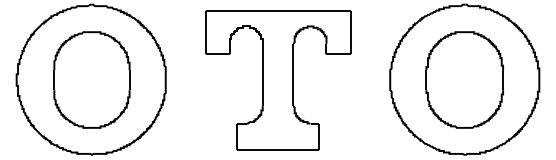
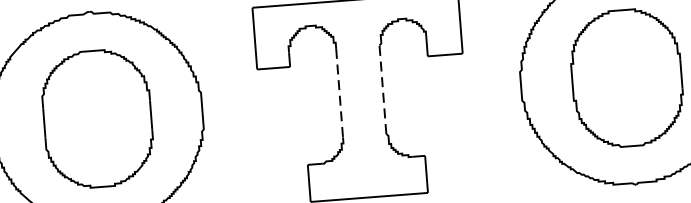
line: (293, 74) -> (383, 89), solid -> dashed
line: (262, 75) -> (339, 93), solid -> dashed

